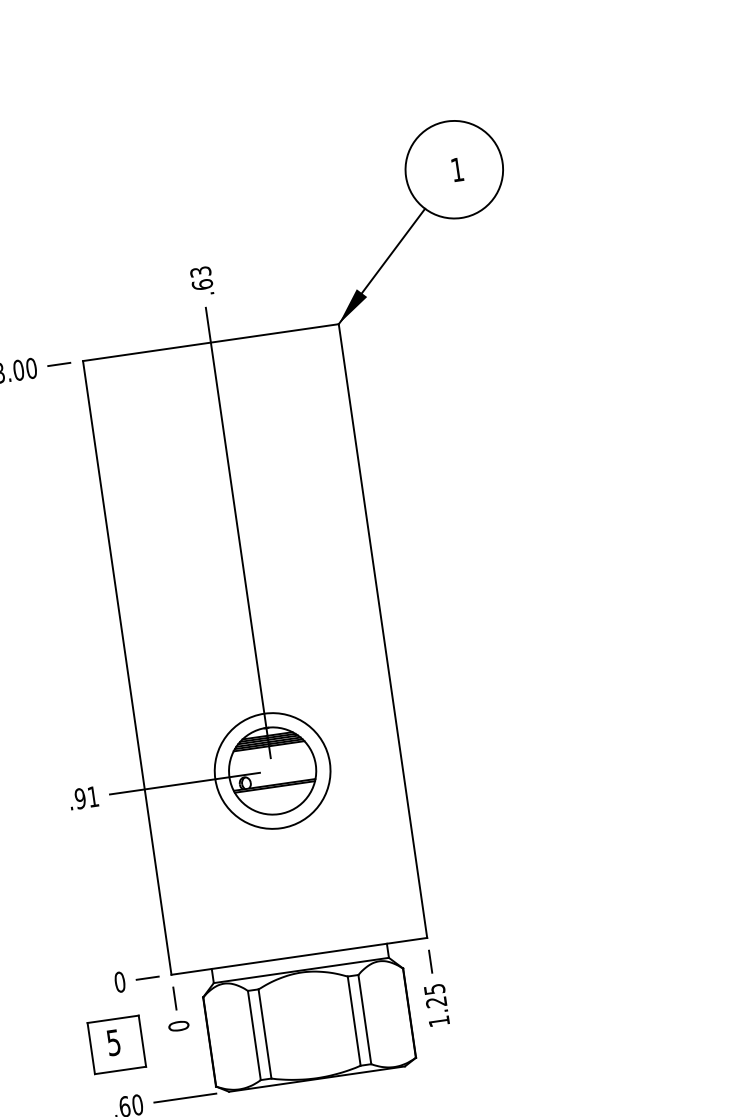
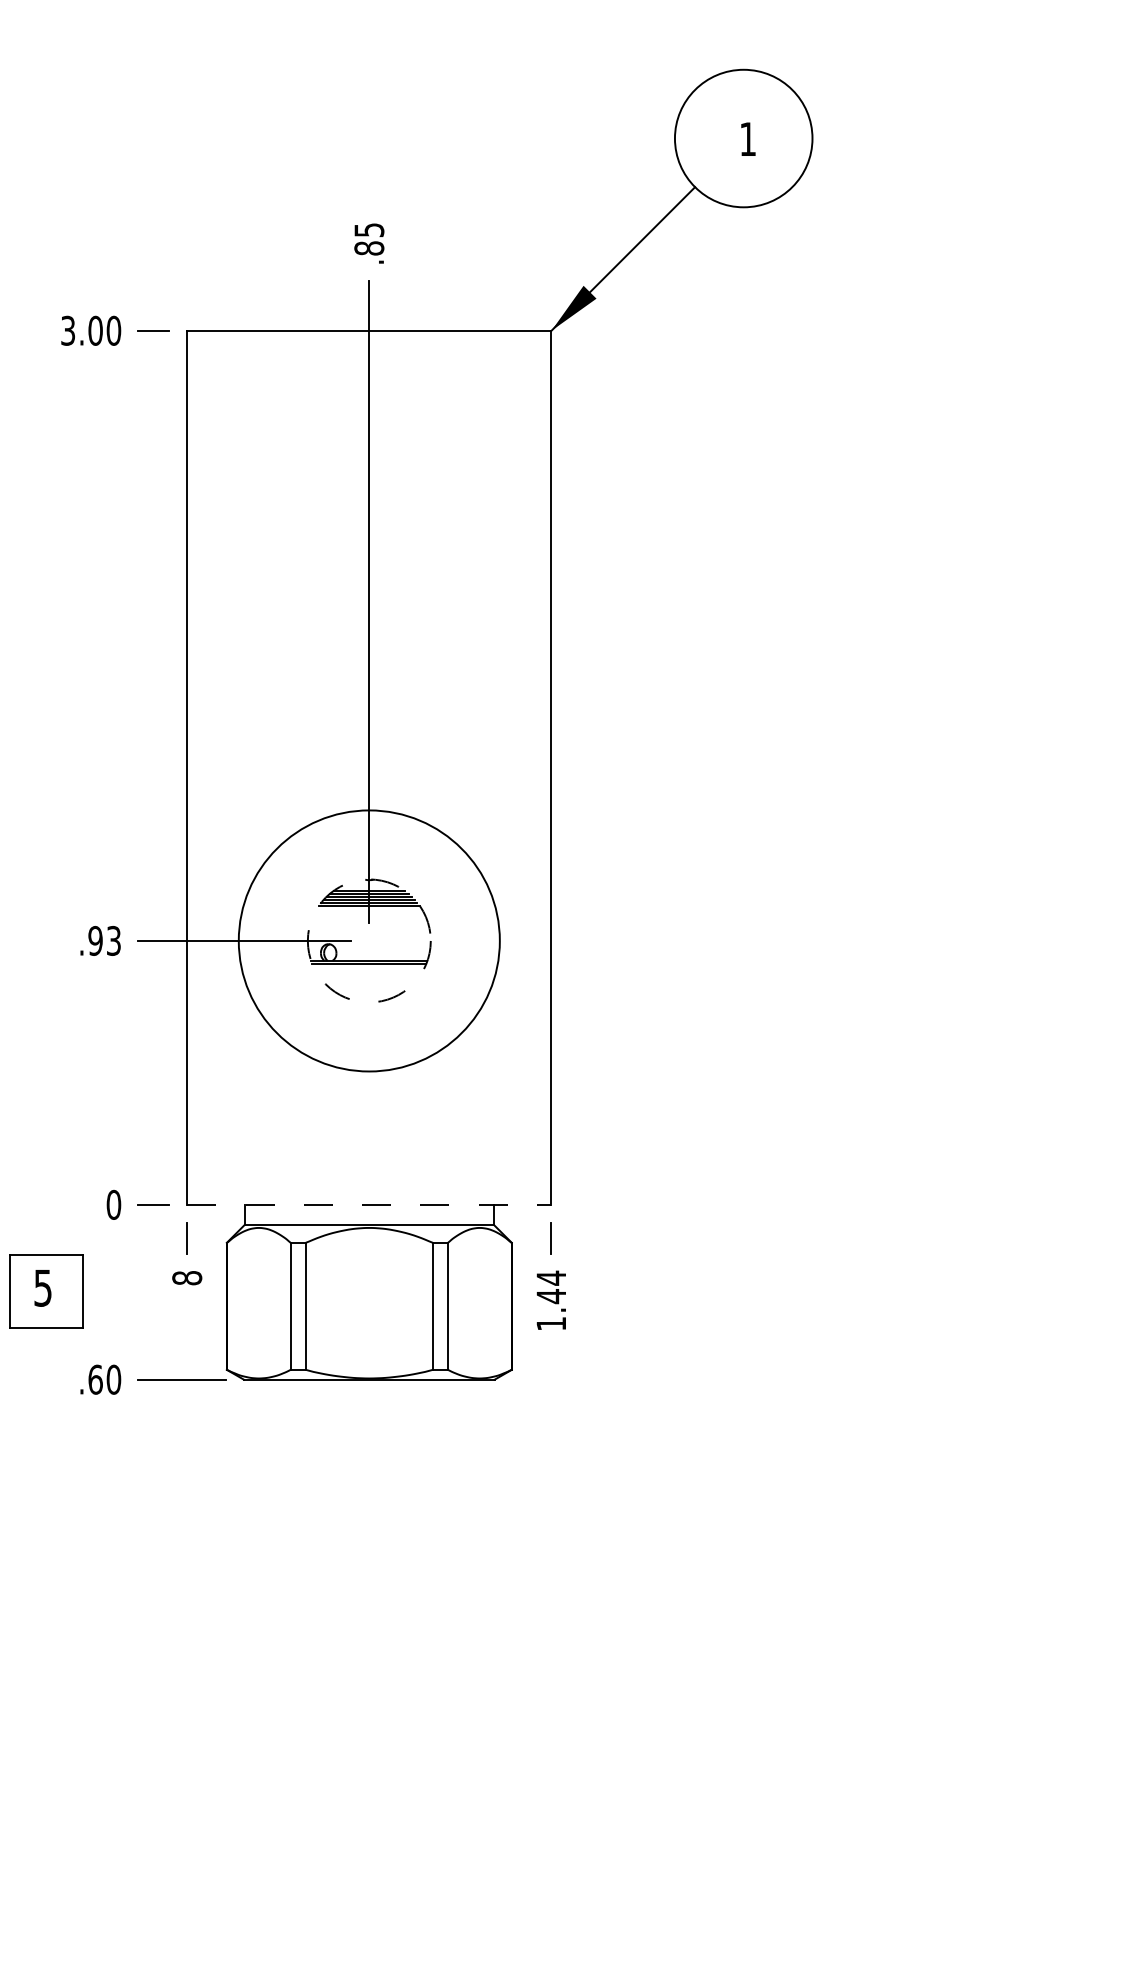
text: (201, 278) -> (369, 239), .63 -> .85
circle: (272, 770) -> (368, 940), size x1.6
circle: (272, 770) -> (368, 940), solid -> dashed
text: (92, 796) -> (113, 940), .91 -> .93
line: (299, 956) -> (369, 1204), solid -> dashed
text: (435, 995) -> (551, 1287), 1.25 -> 1.44
text: (179, 1026) -> (187, 1278), 0 -> 8
part: (116, 1044) -> (46, 1291), moved

